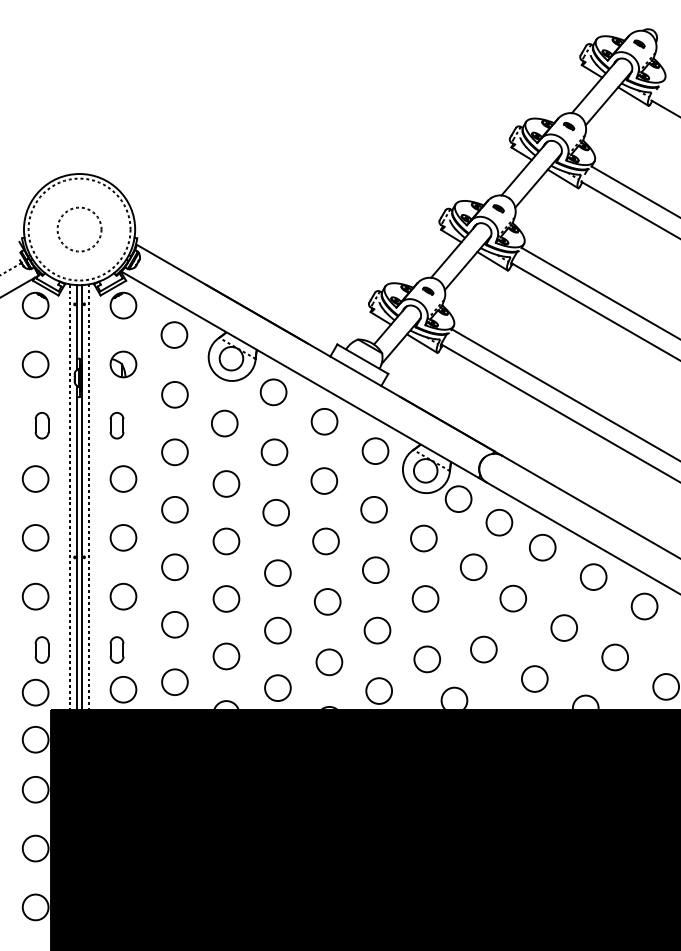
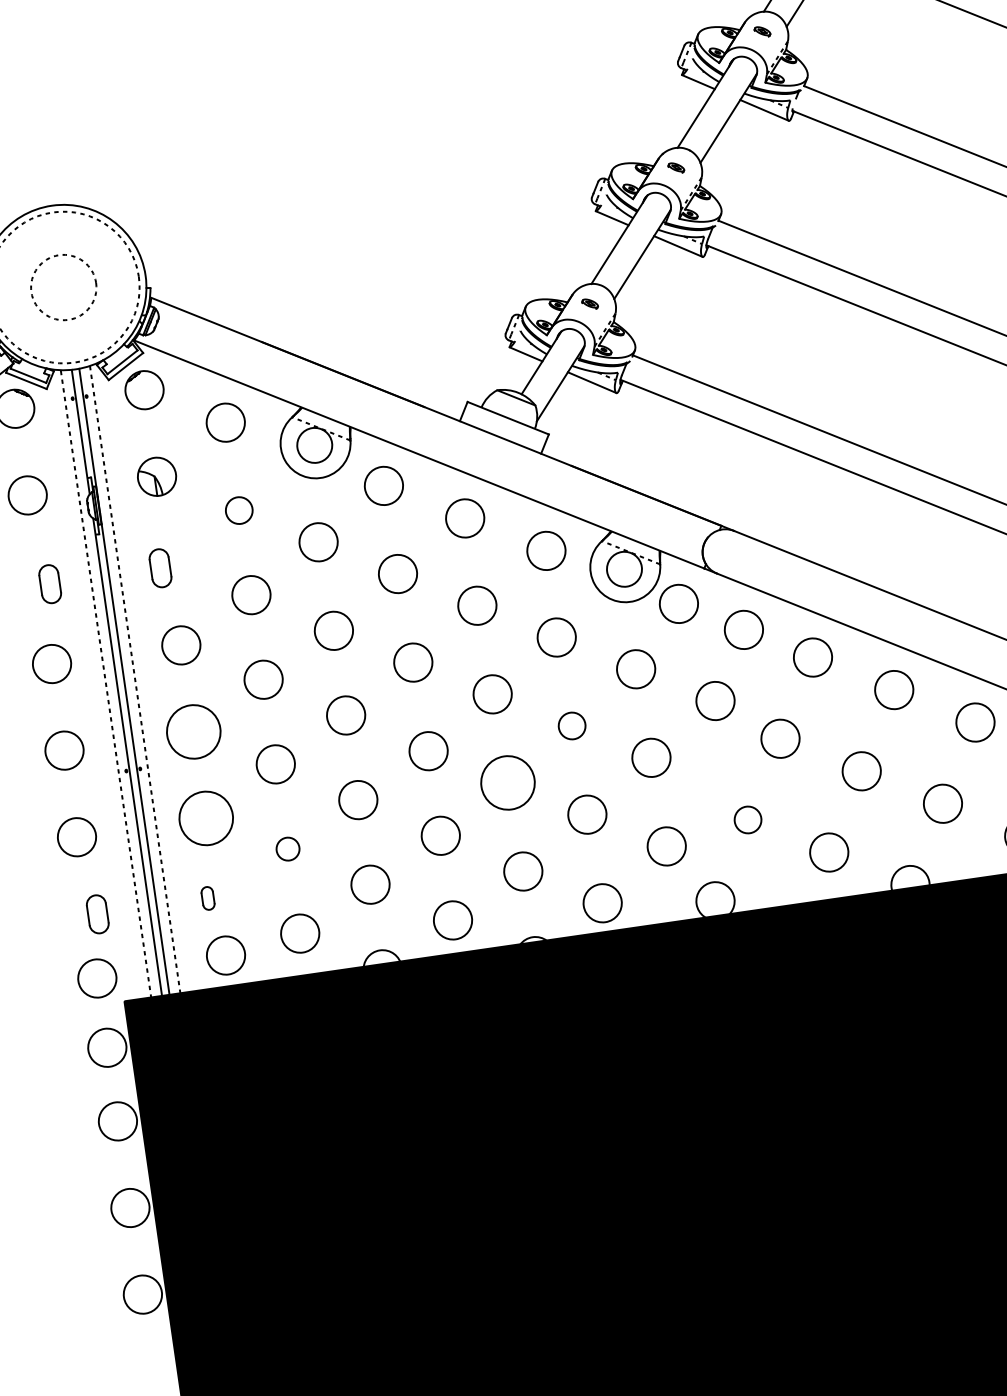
circle: (174, 394) -> (238, 510), size x0.7
circle: (123, 537) -> (193, 731), size x1.4
circle: (375, 569) -> (571, 725), size x0.7
circle: (123, 596) -> (206, 818), size x1.4
circle: (327, 601) -> (507, 782), size x1.4
circle: (174, 624) -> (287, 848), size x0.6
part: (116, 649) -> (207, 897), size x0.6
circle: (483, 649) -> (747, 819), size x0.7

